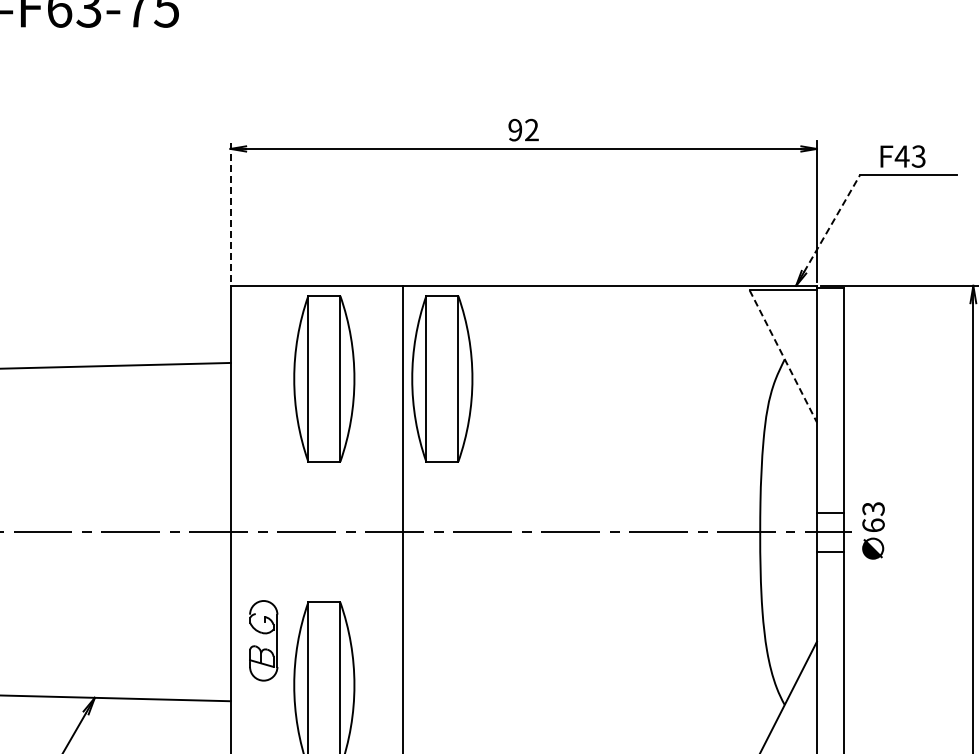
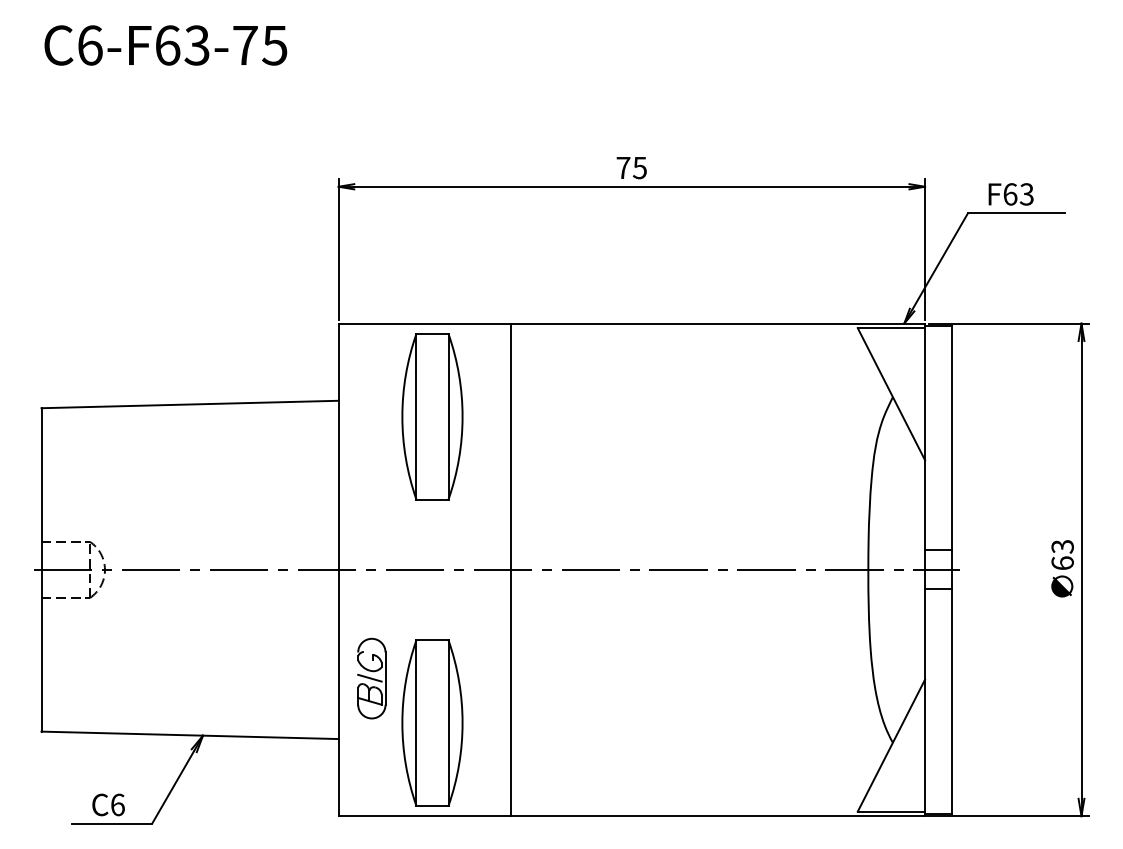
text: (523, 129) -> (631, 167), 92 -> 75
text: (901, 156) -> (1009, 194), F43 -> F63
line: (230, 210) -> (338, 248), dashed -> solid
line: (832, 223) -> (940, 261), dashed -> solid
line: (783, 356) -> (891, 394), dashed -> solid
part: (442, 378) -> (550, 416), removed
text: (873, 530) -> (1062, 568), moved
line: (261, 639) -> (369, 677), added

